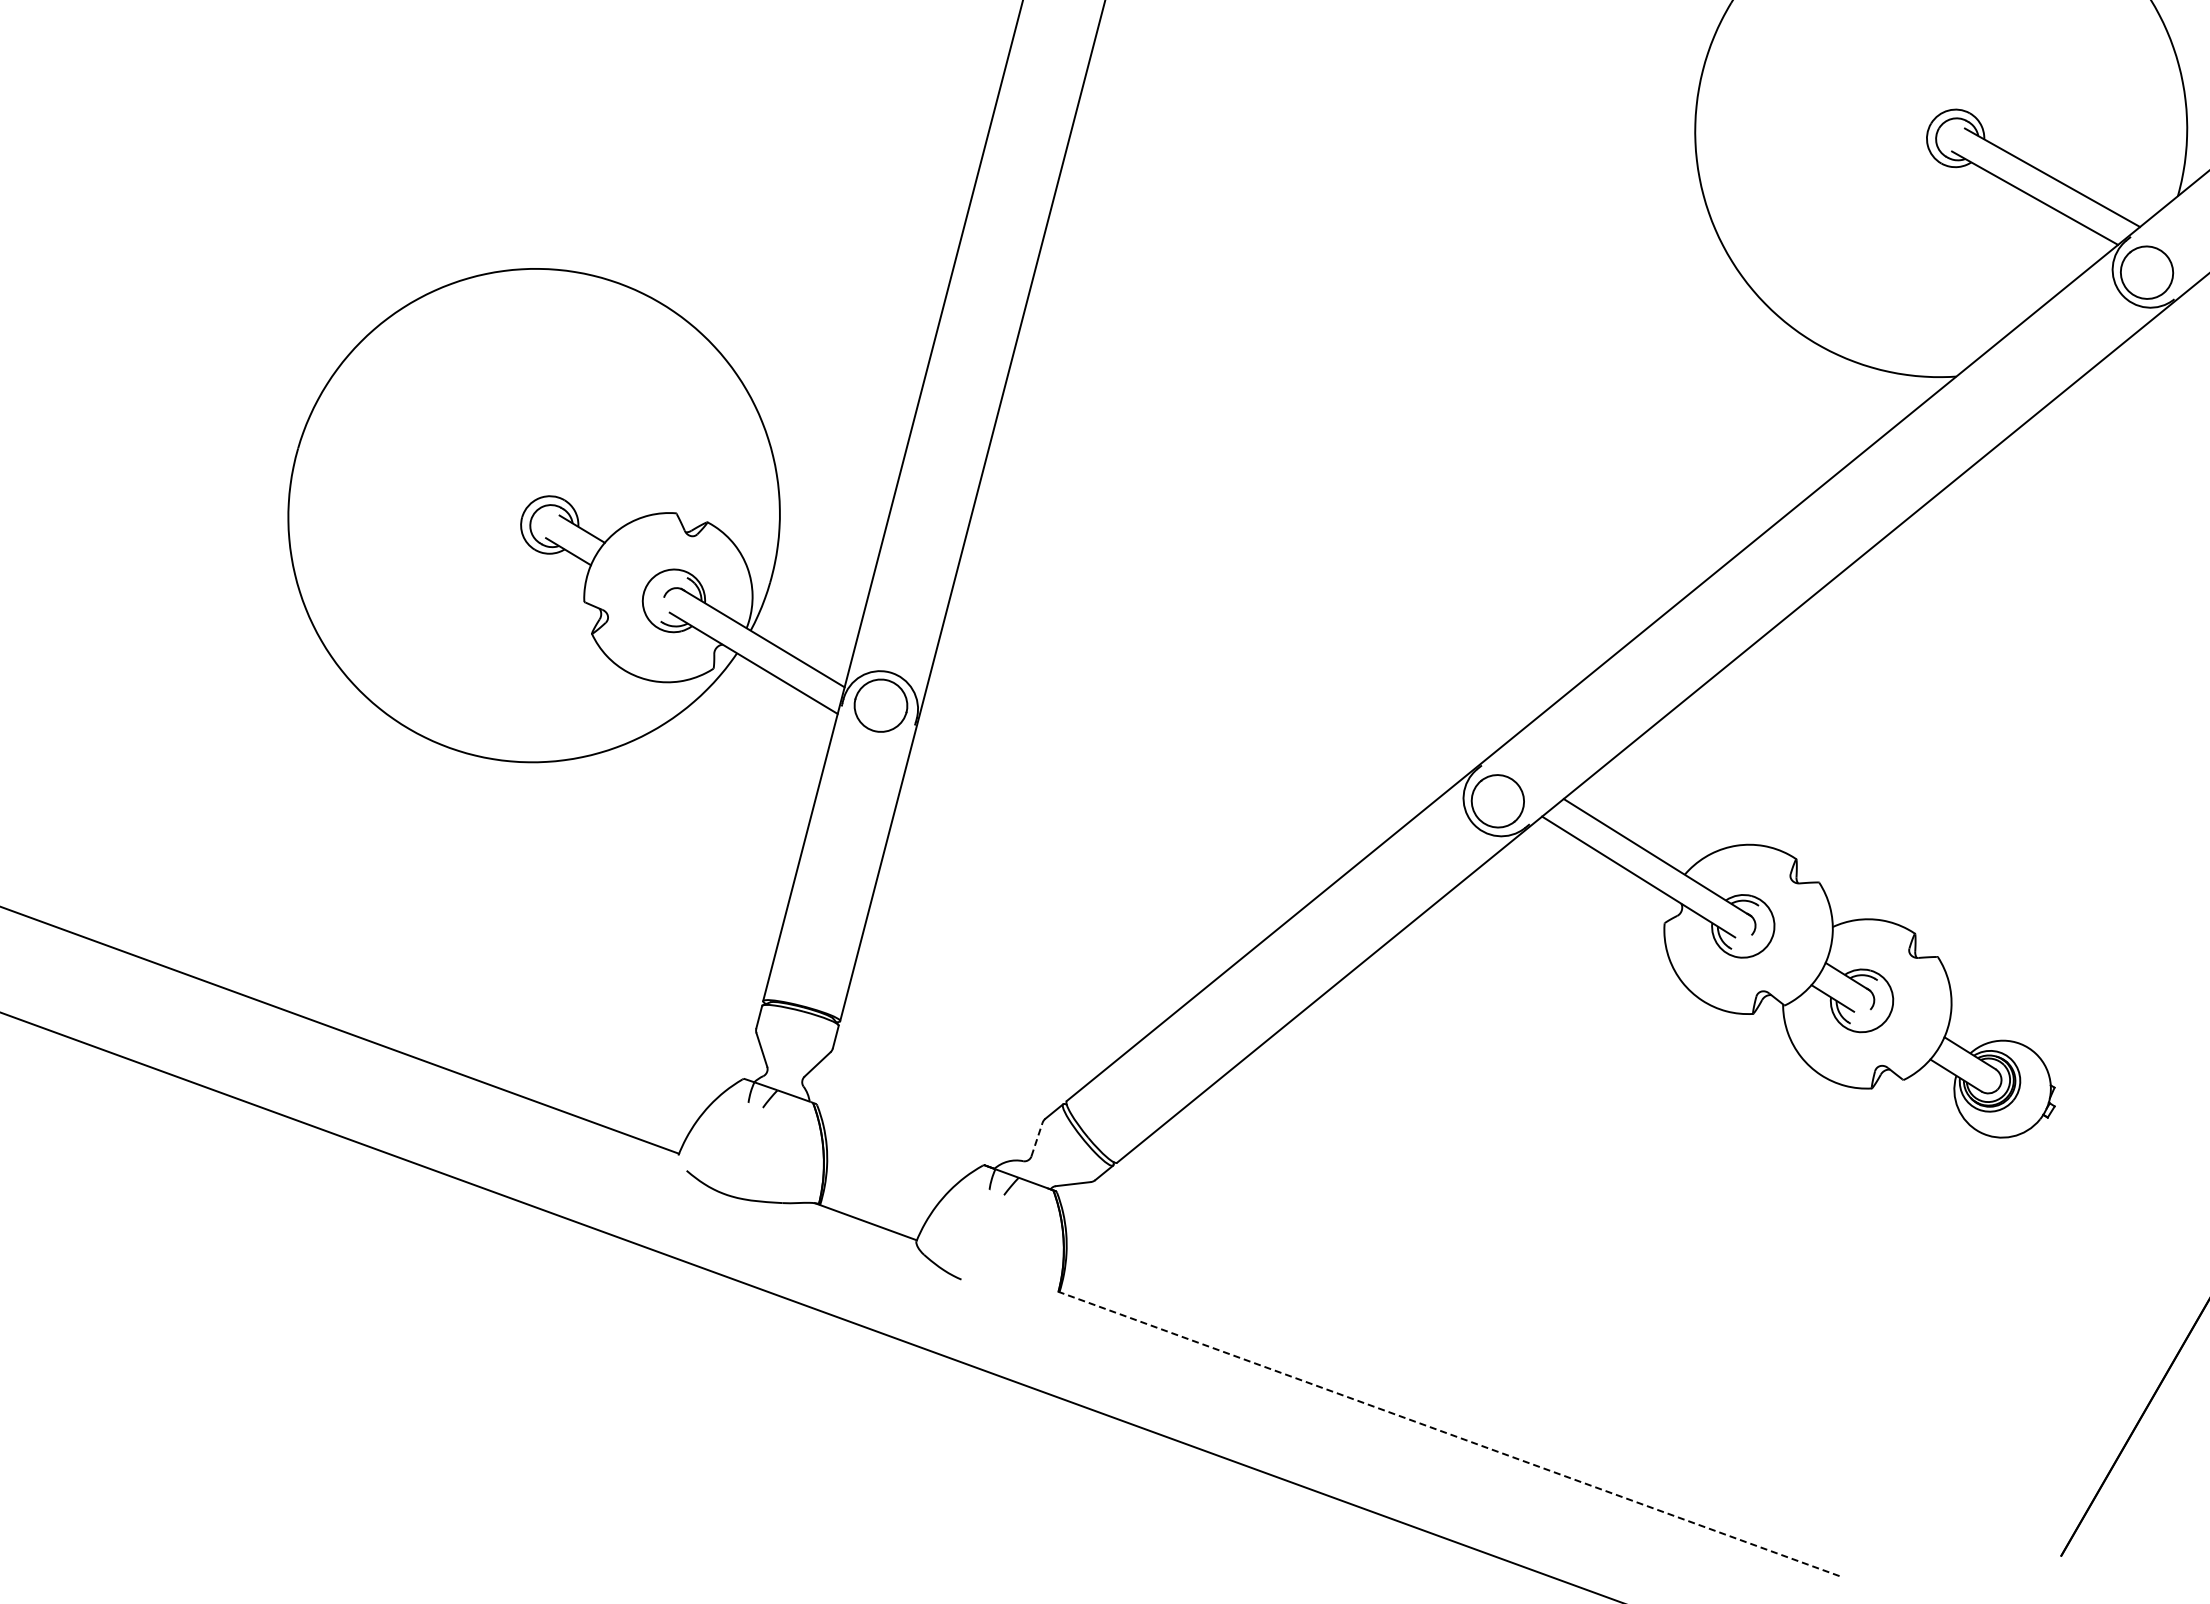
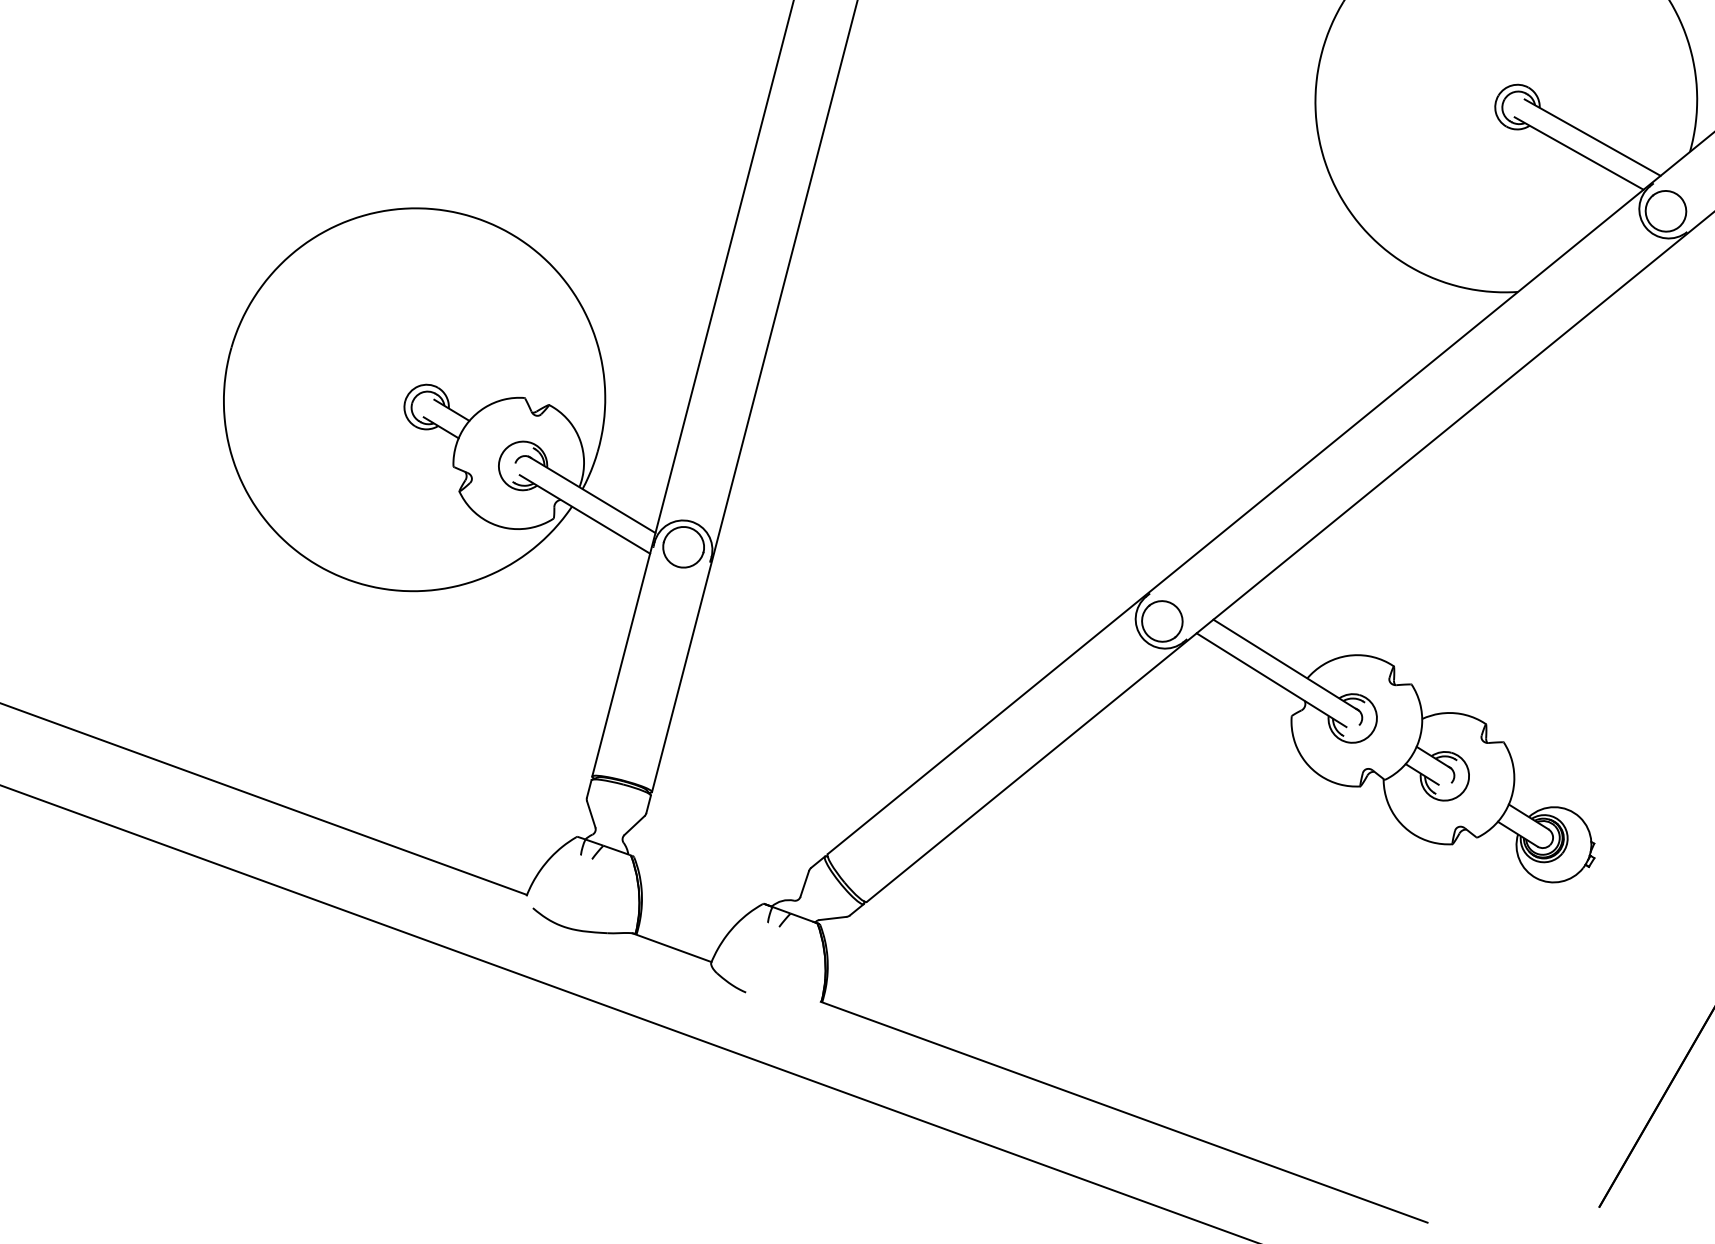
line: (1037, 1139) -> (805, 883), dashed -> solid
line: (1449, 1434) -> (1124, 1112), dashed -> solid

